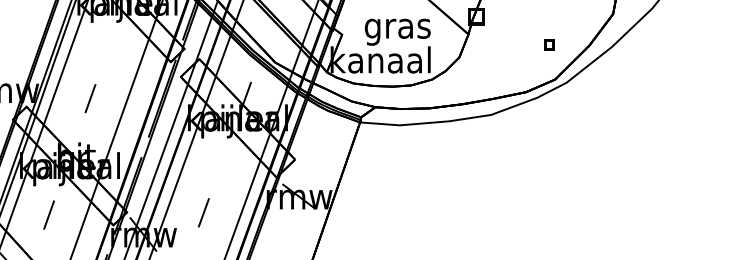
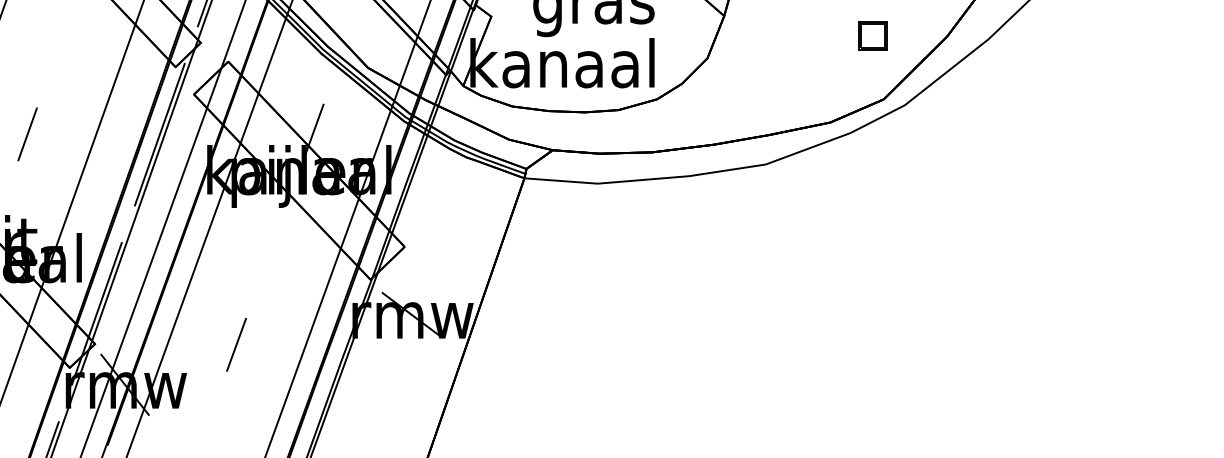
part: (549, 44) -> (873, 34), size x1.67

